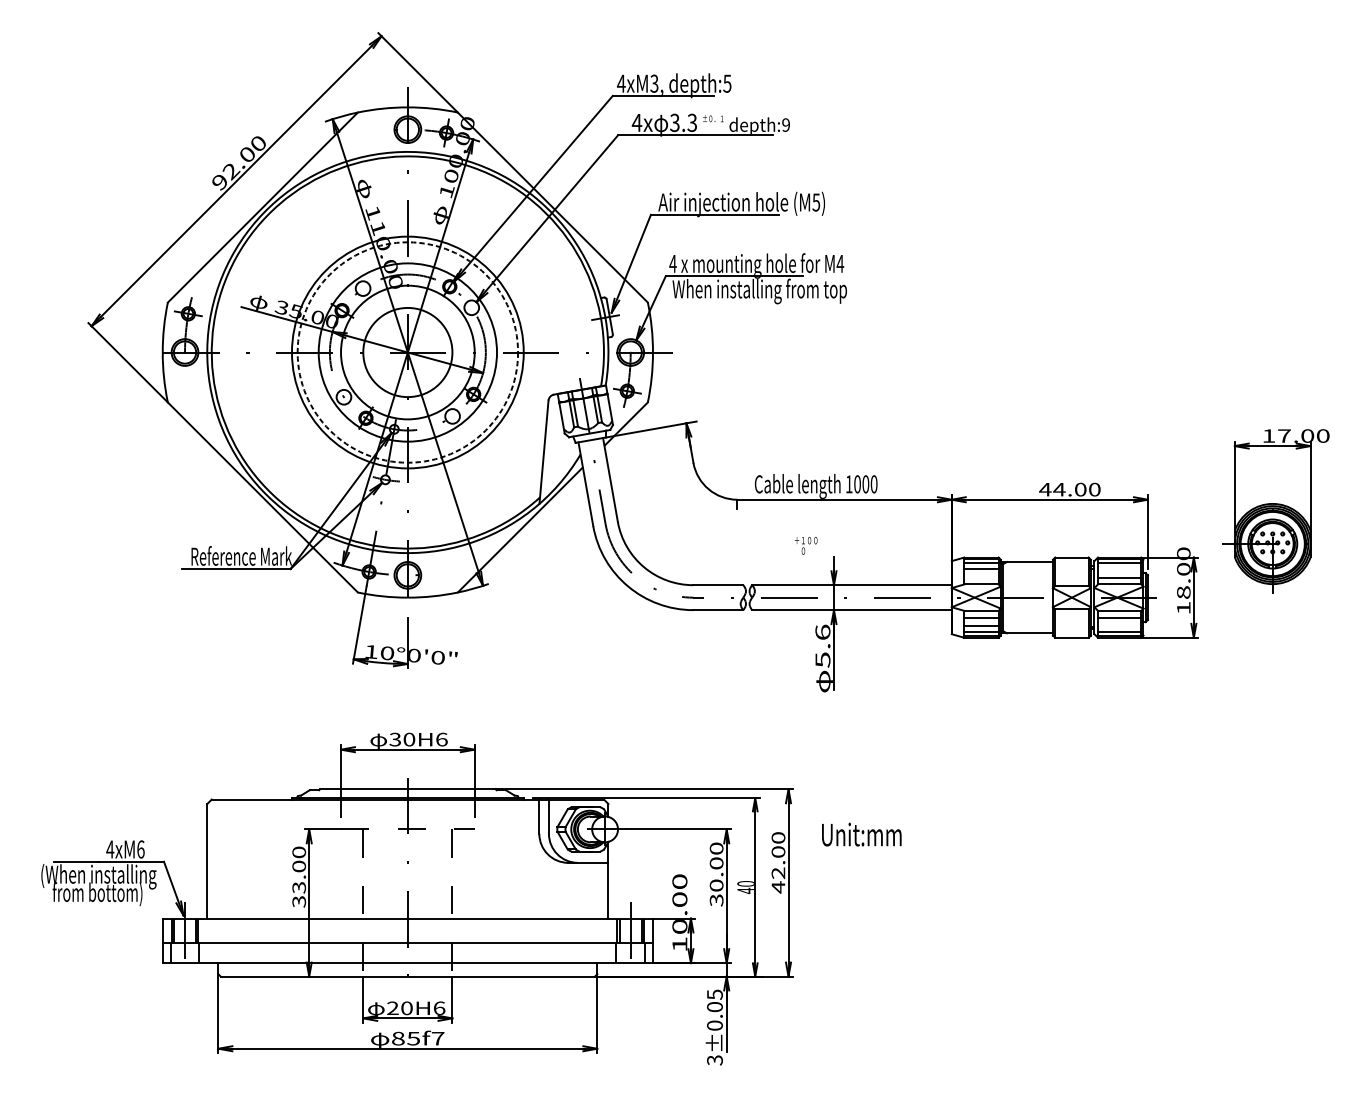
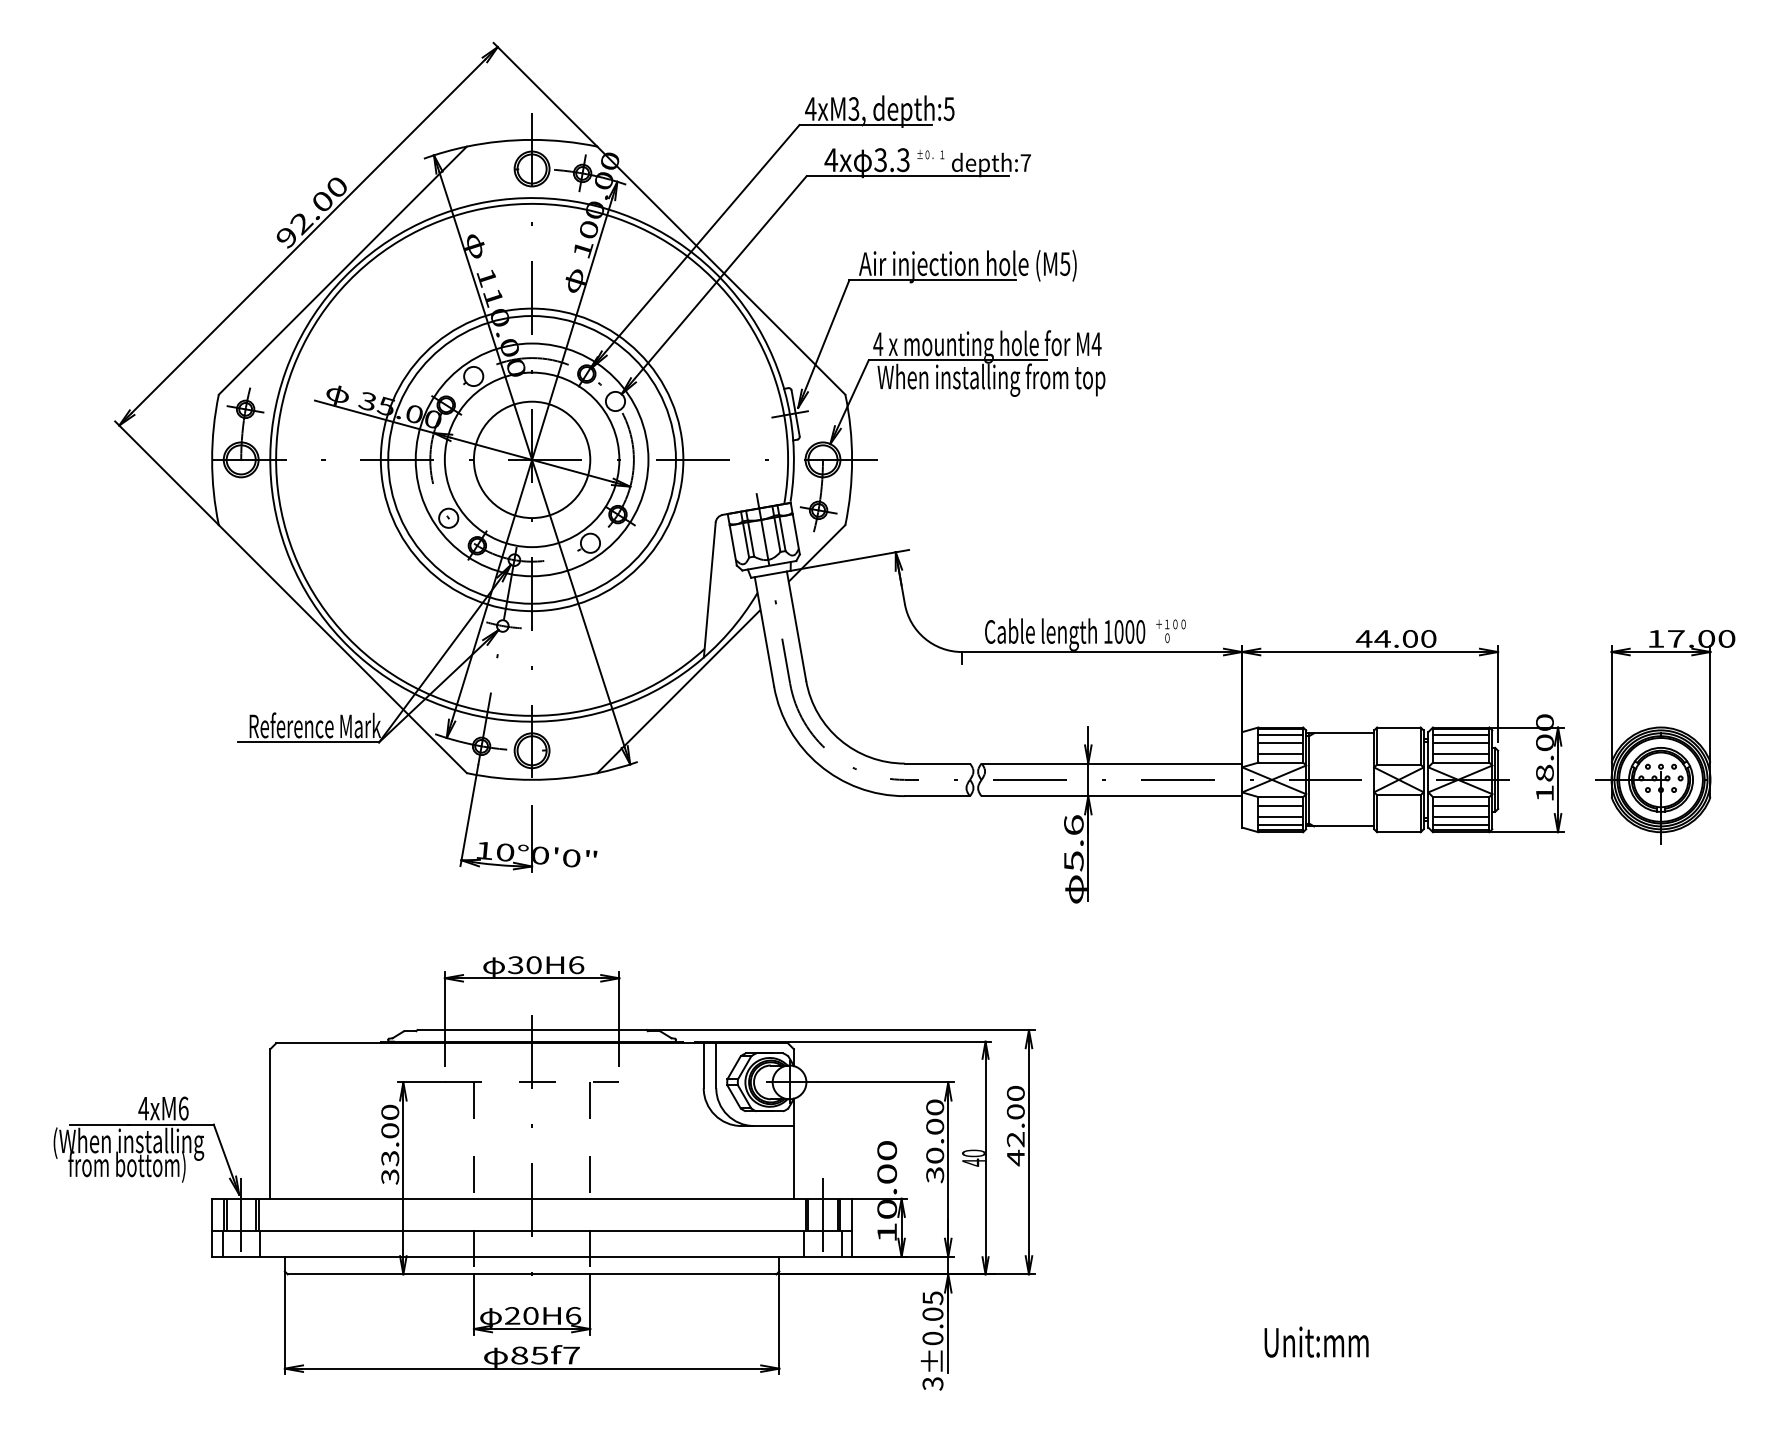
text: (785, 124) -> (1025, 162), depth:9 -> depth:7
circle: (407, 352) -> (531, 459), dashed -> solid
part: (1276, 511) -> (1665, 737), moved
text: (805, 546) -> (1170, 631), moved
line: (1119, 569) -> (1460, 742), added
line: (981, 577) -> (1280, 753), added
line: (1119, 625) -> (1460, 816), added
text: (861, 834) -> (1316, 1341), moved

